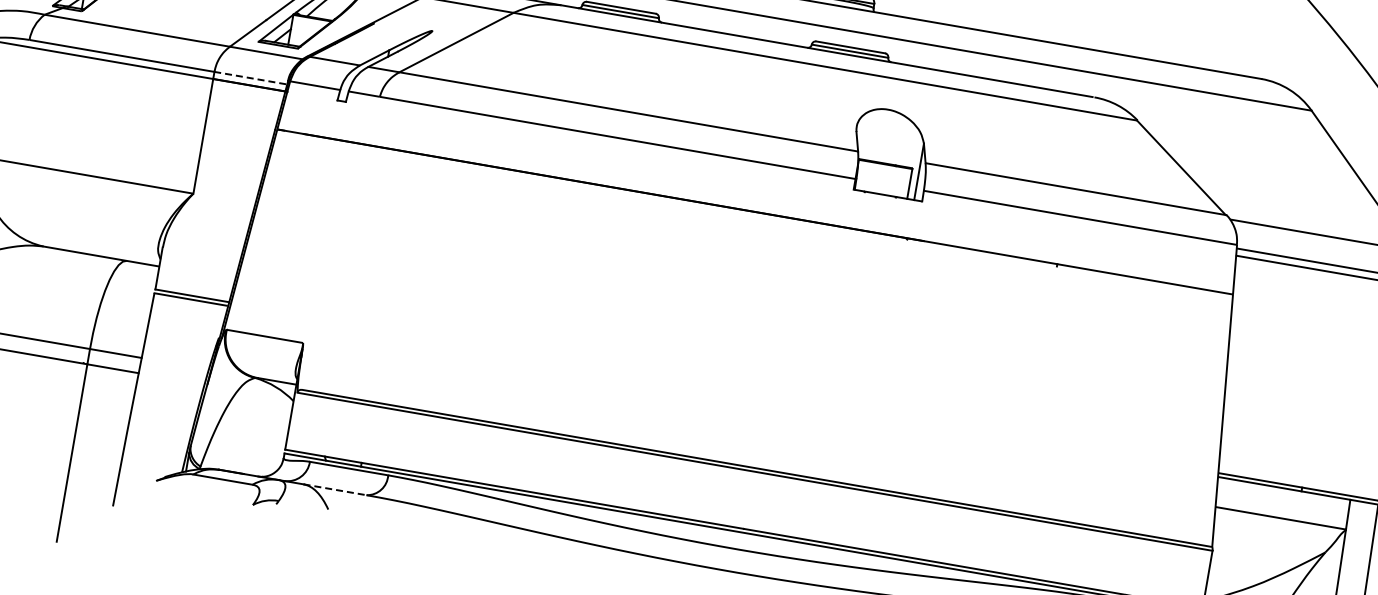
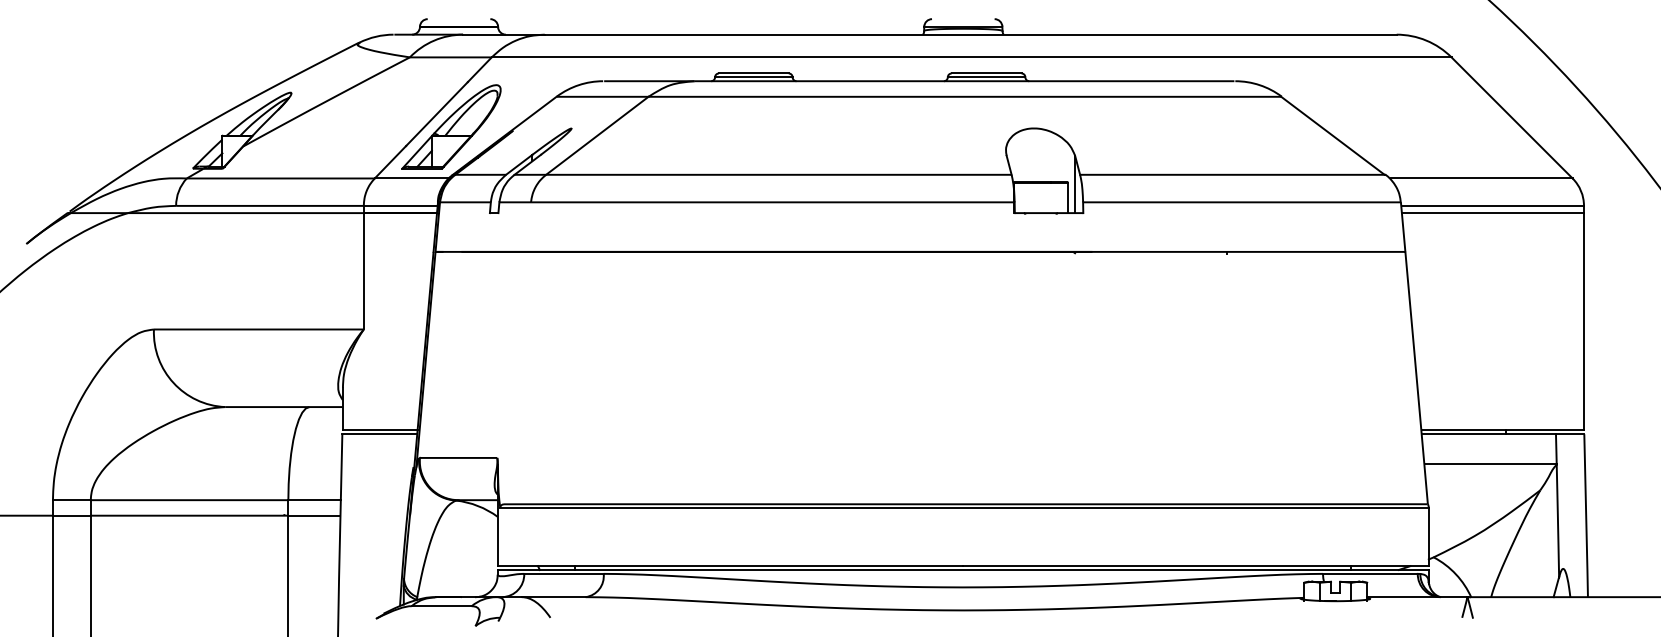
line: (249, 77) -> (399, 205), dashed -> solid
line: (334, 490) -> (553, 597), dashed -> solid

